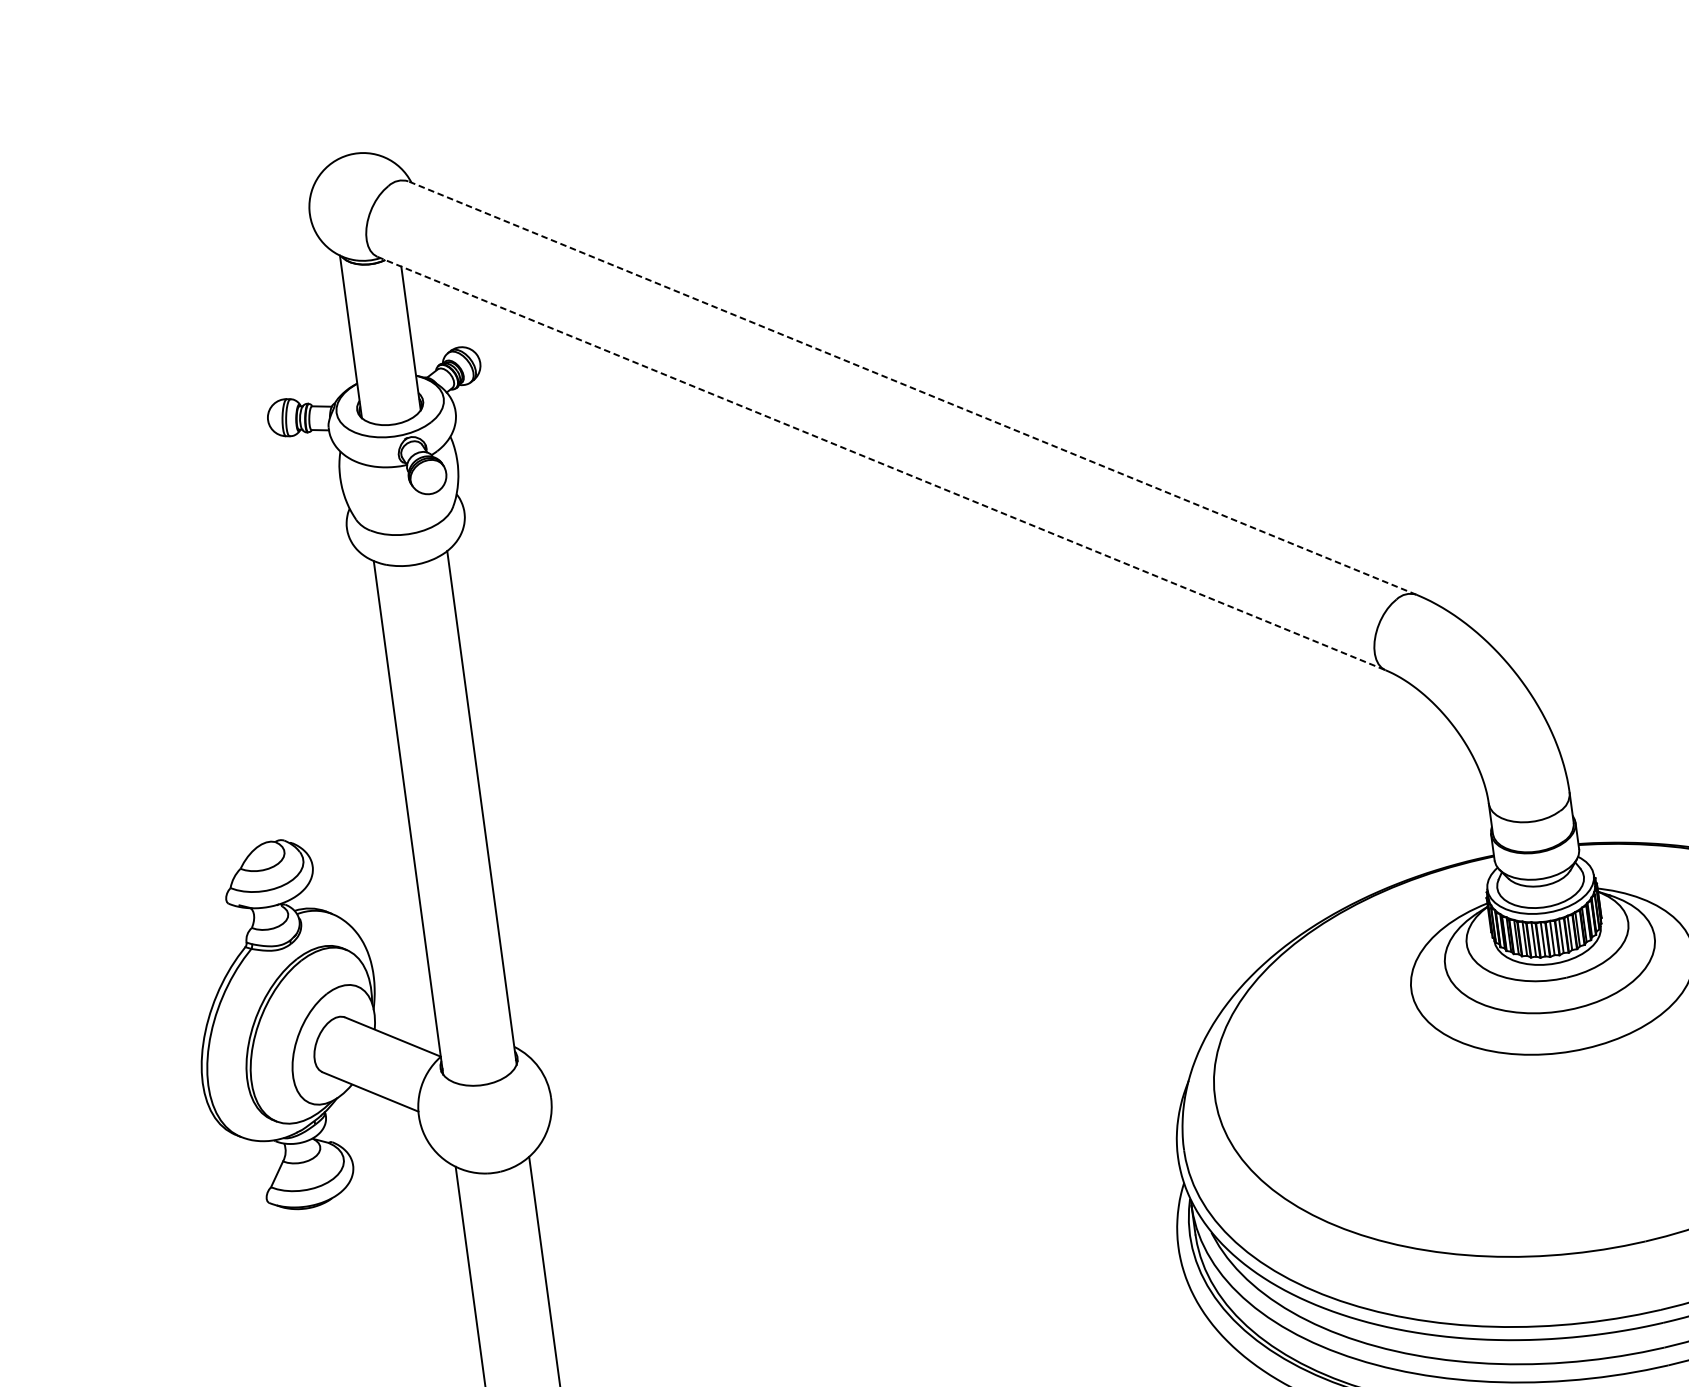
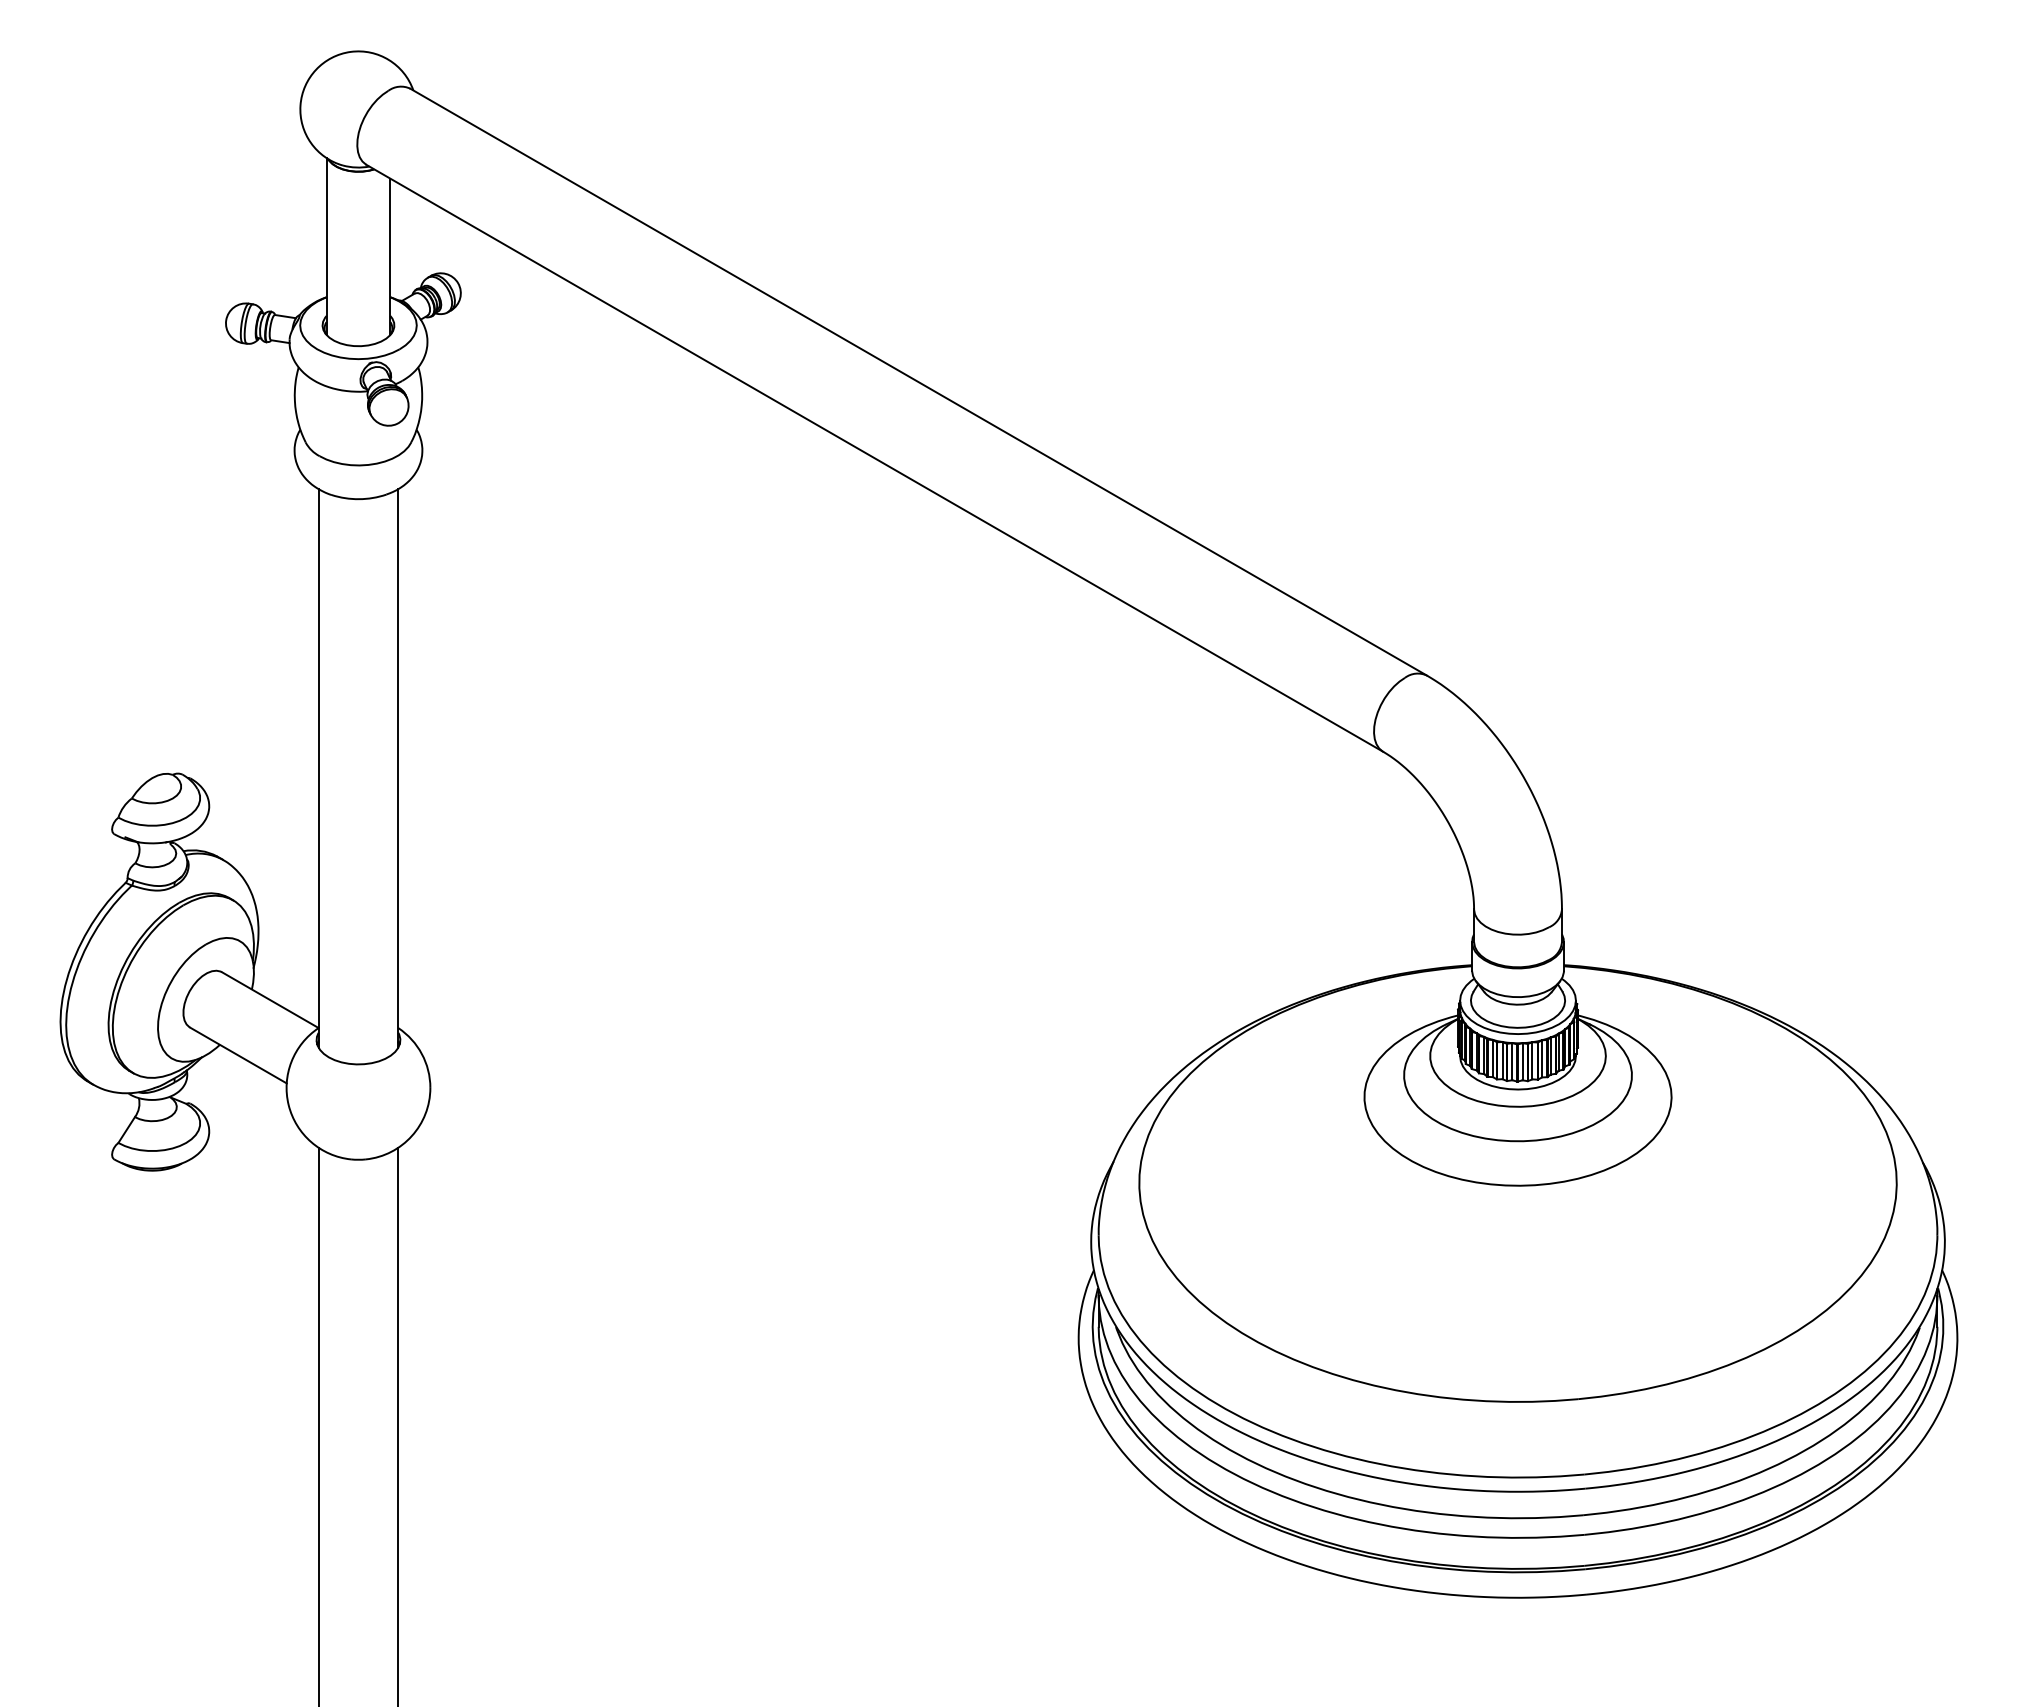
line: (912, 388) -> (918, 382), dashed -> solid
line: (881, 463) -> (874, 458), dashed -> solid

